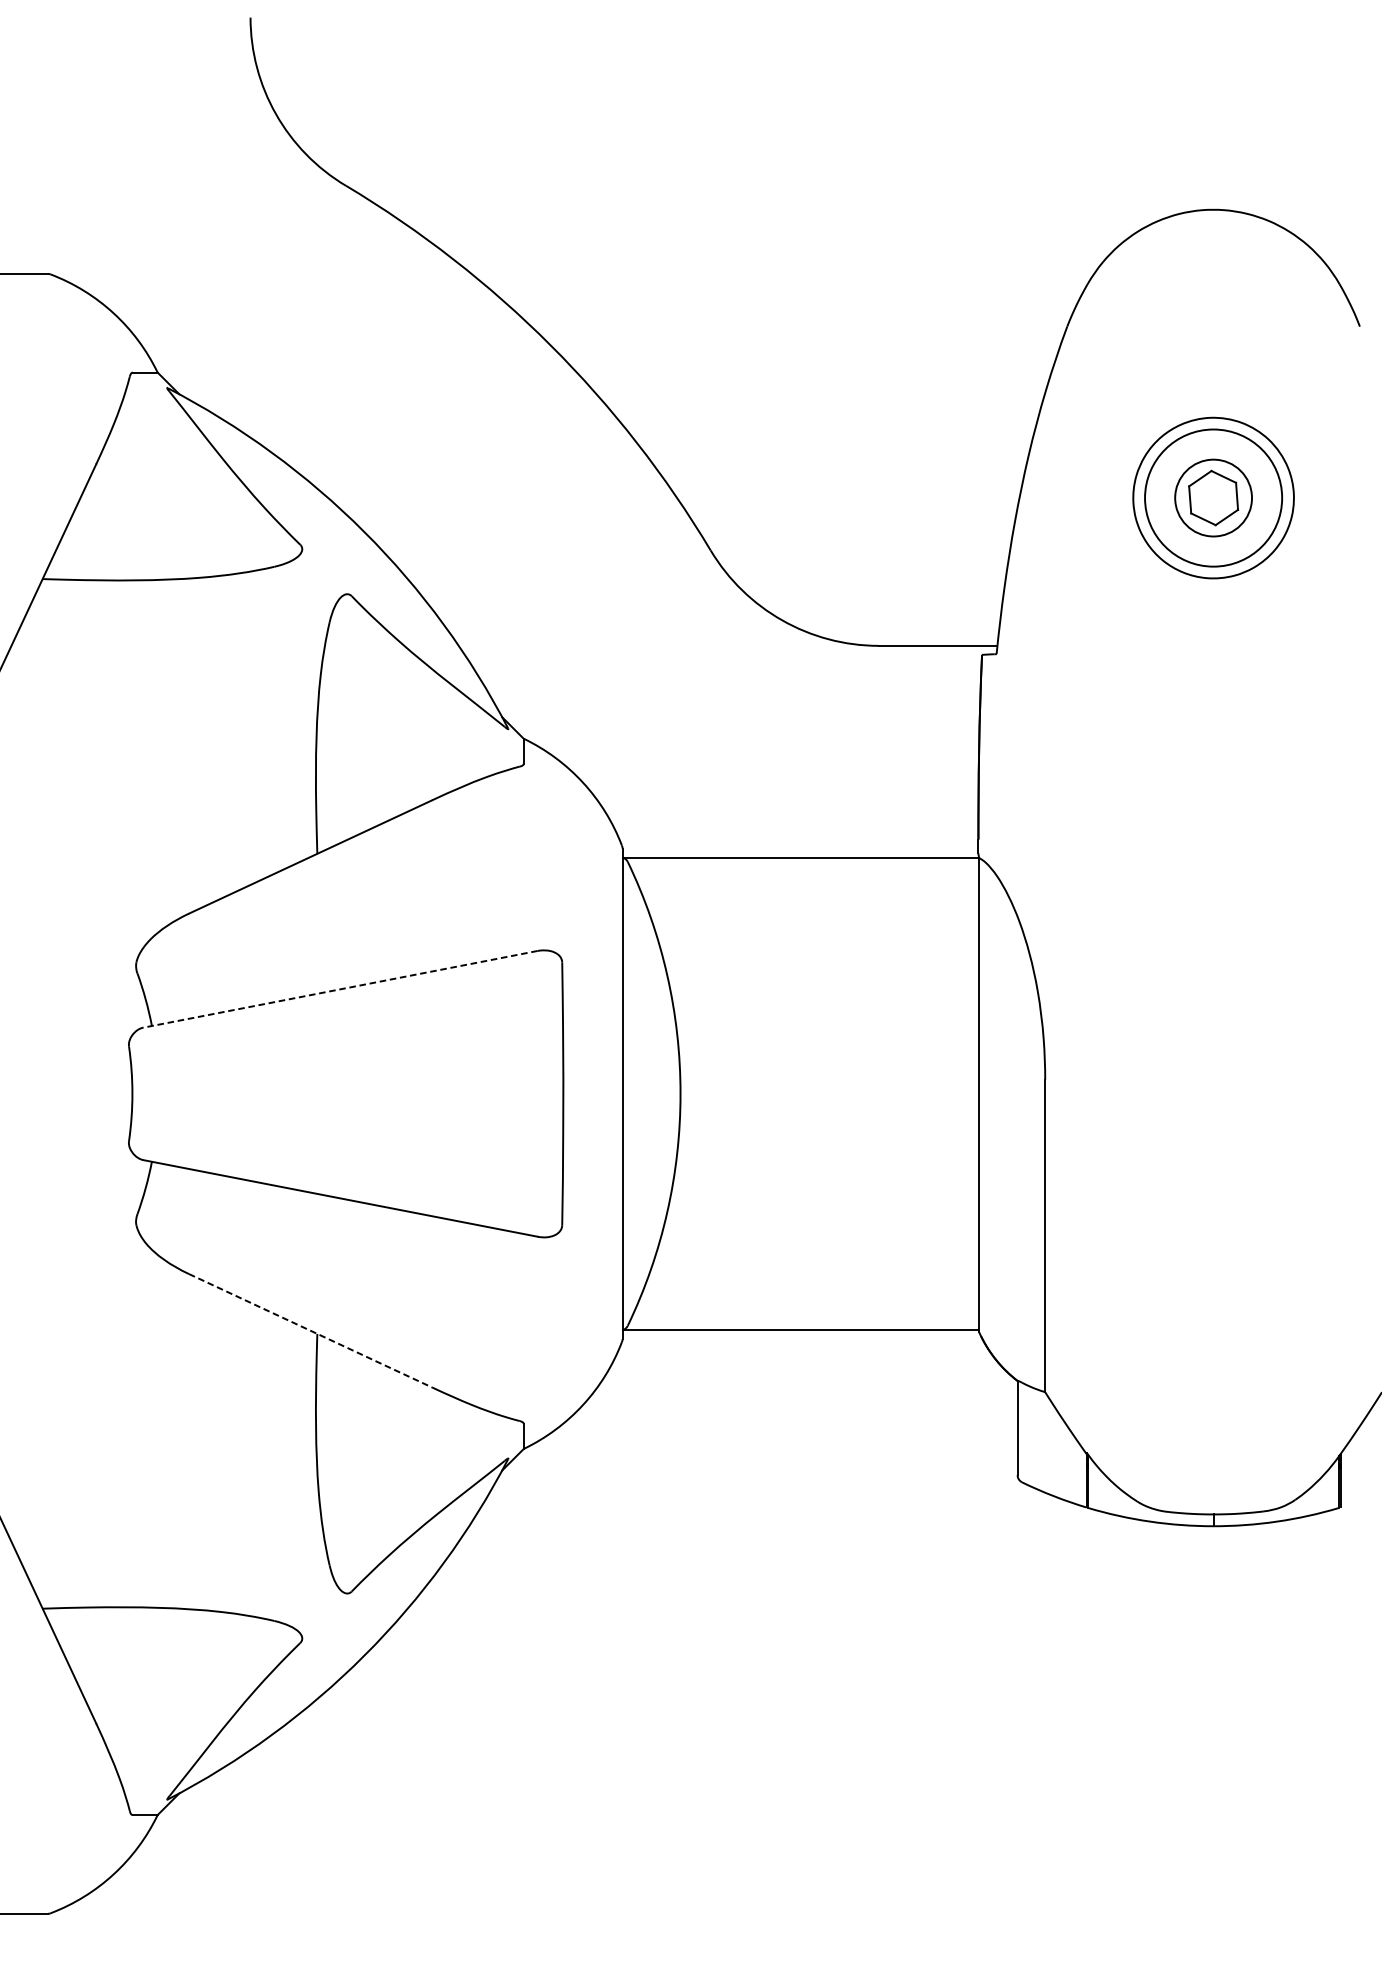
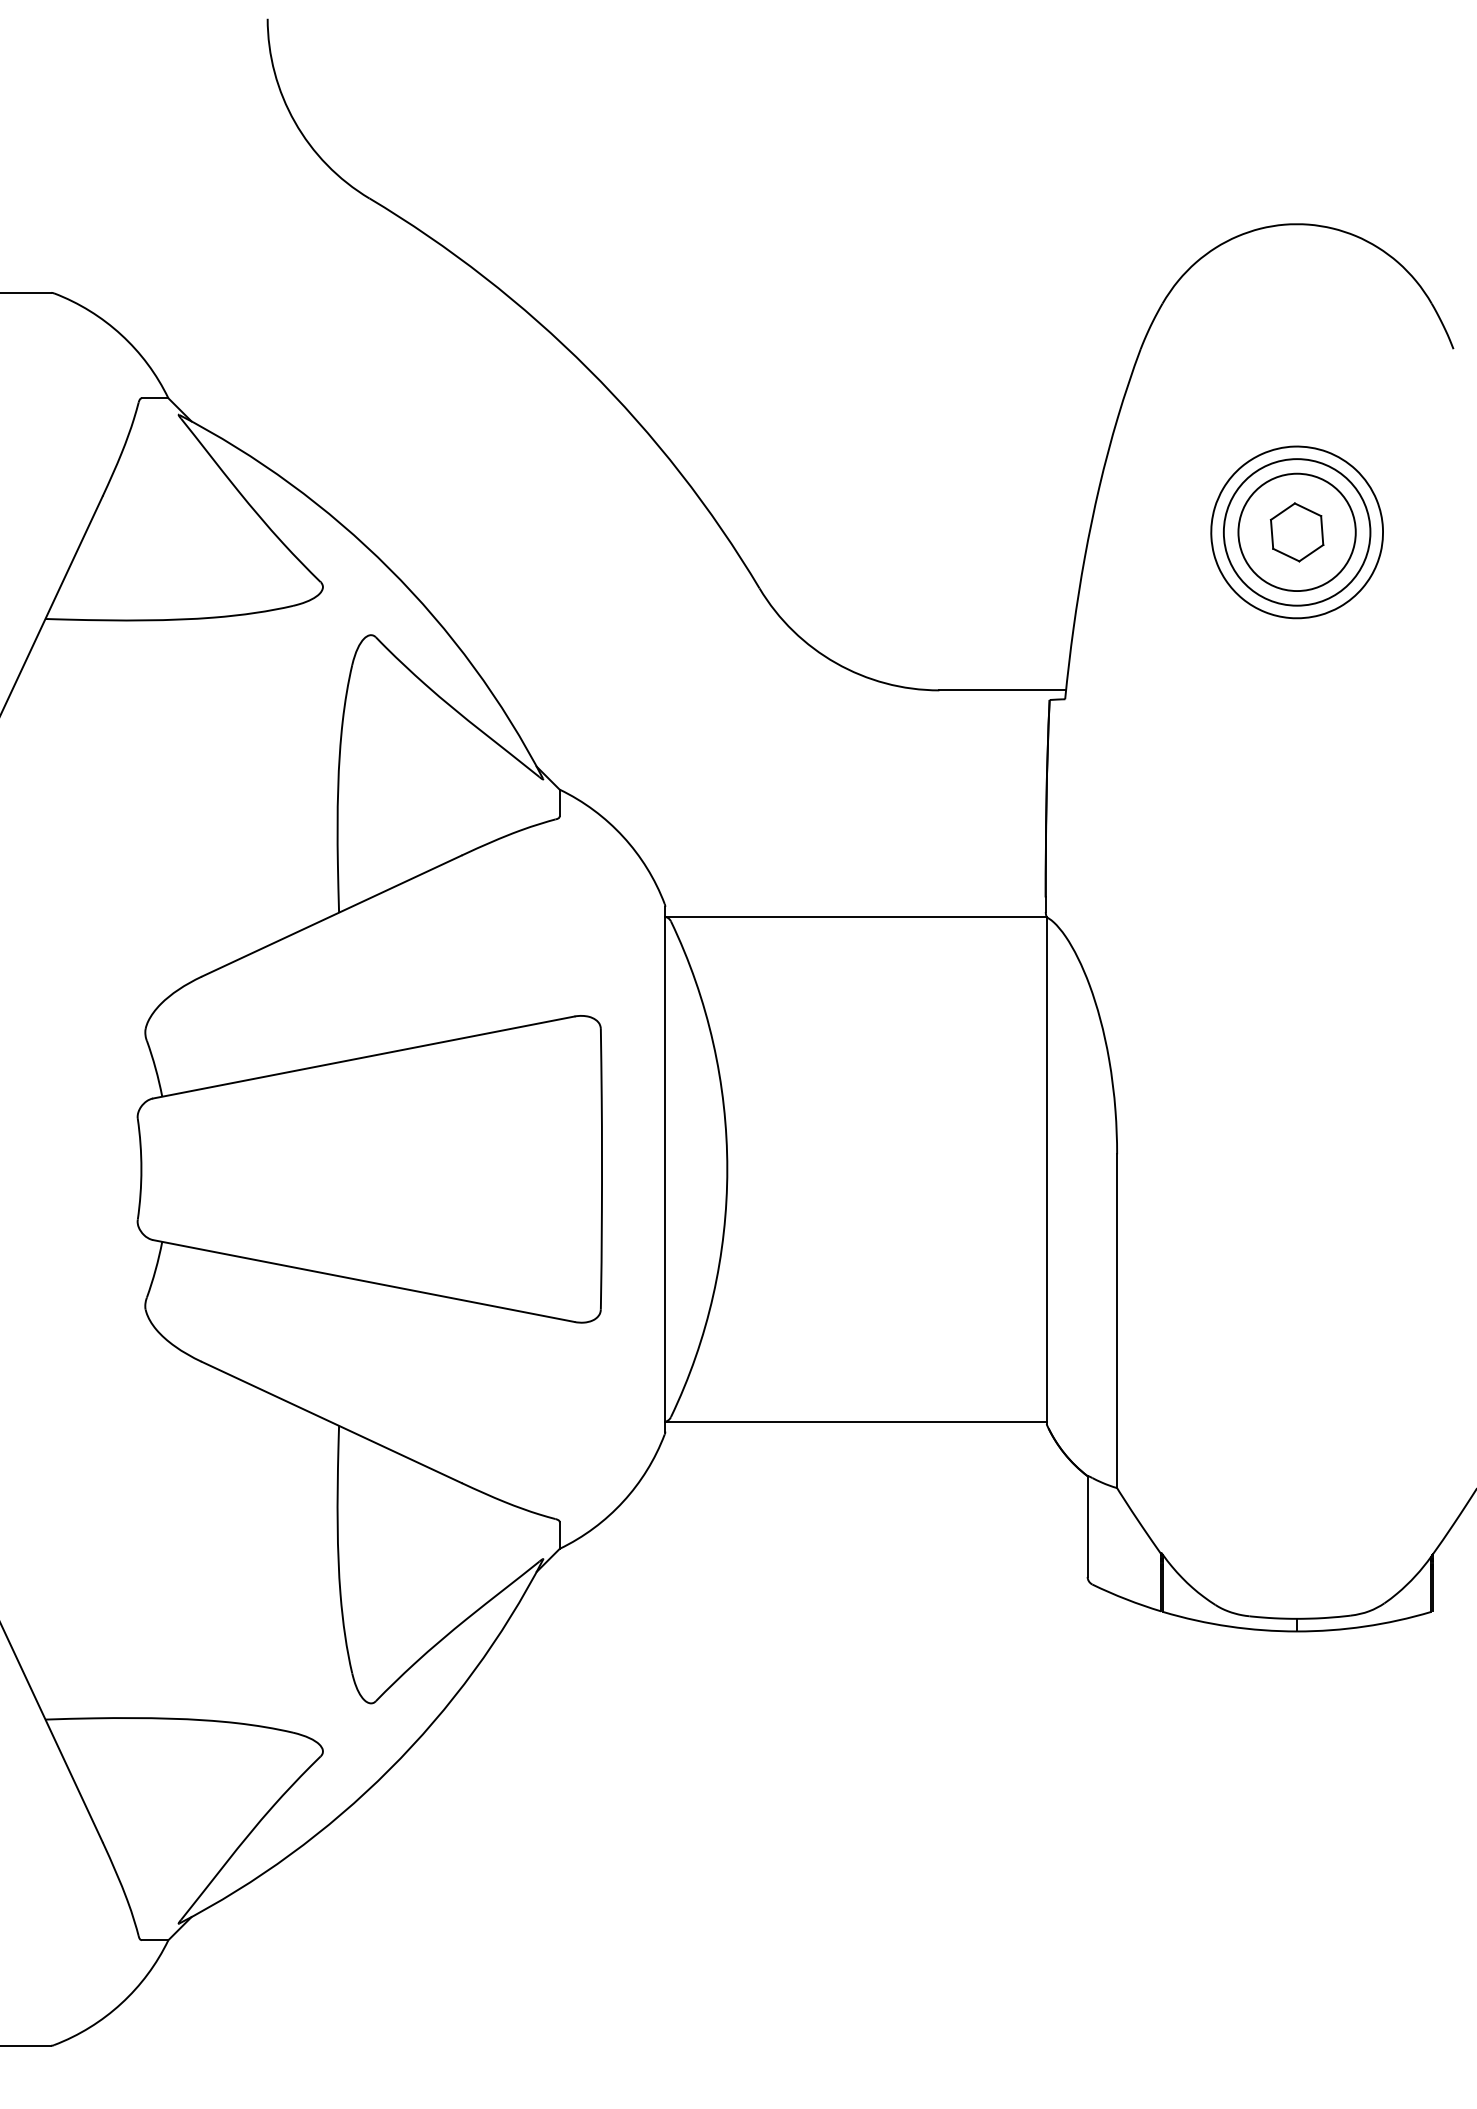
circle: (1213, 498) -> (1296, 532), size x1.43
line: (340, 989) -> (363, 1057), dashed -> solid
line: (311, 1330) -> (332, 1422), dashed -> solid

